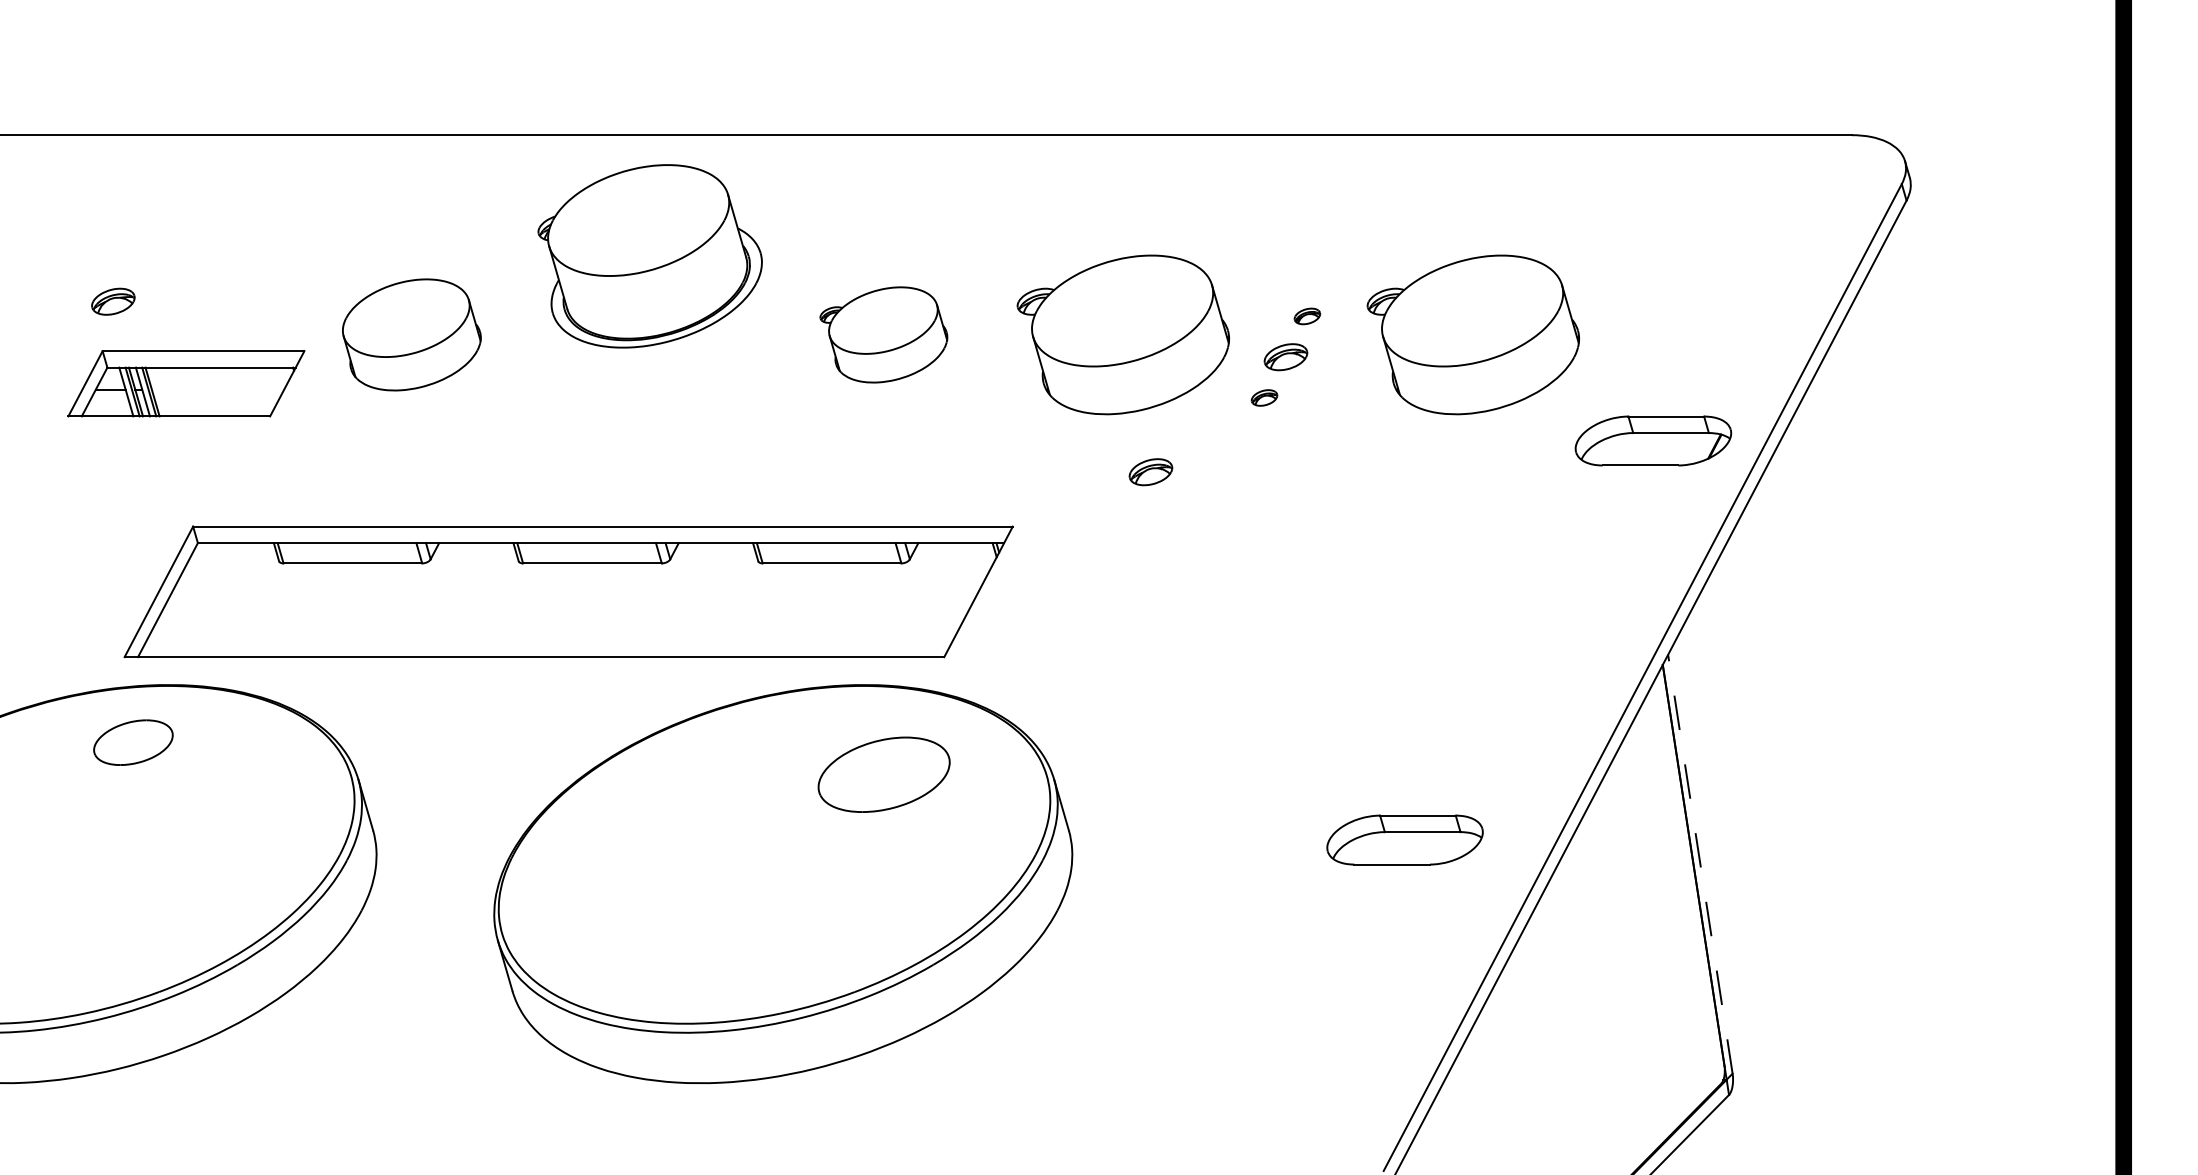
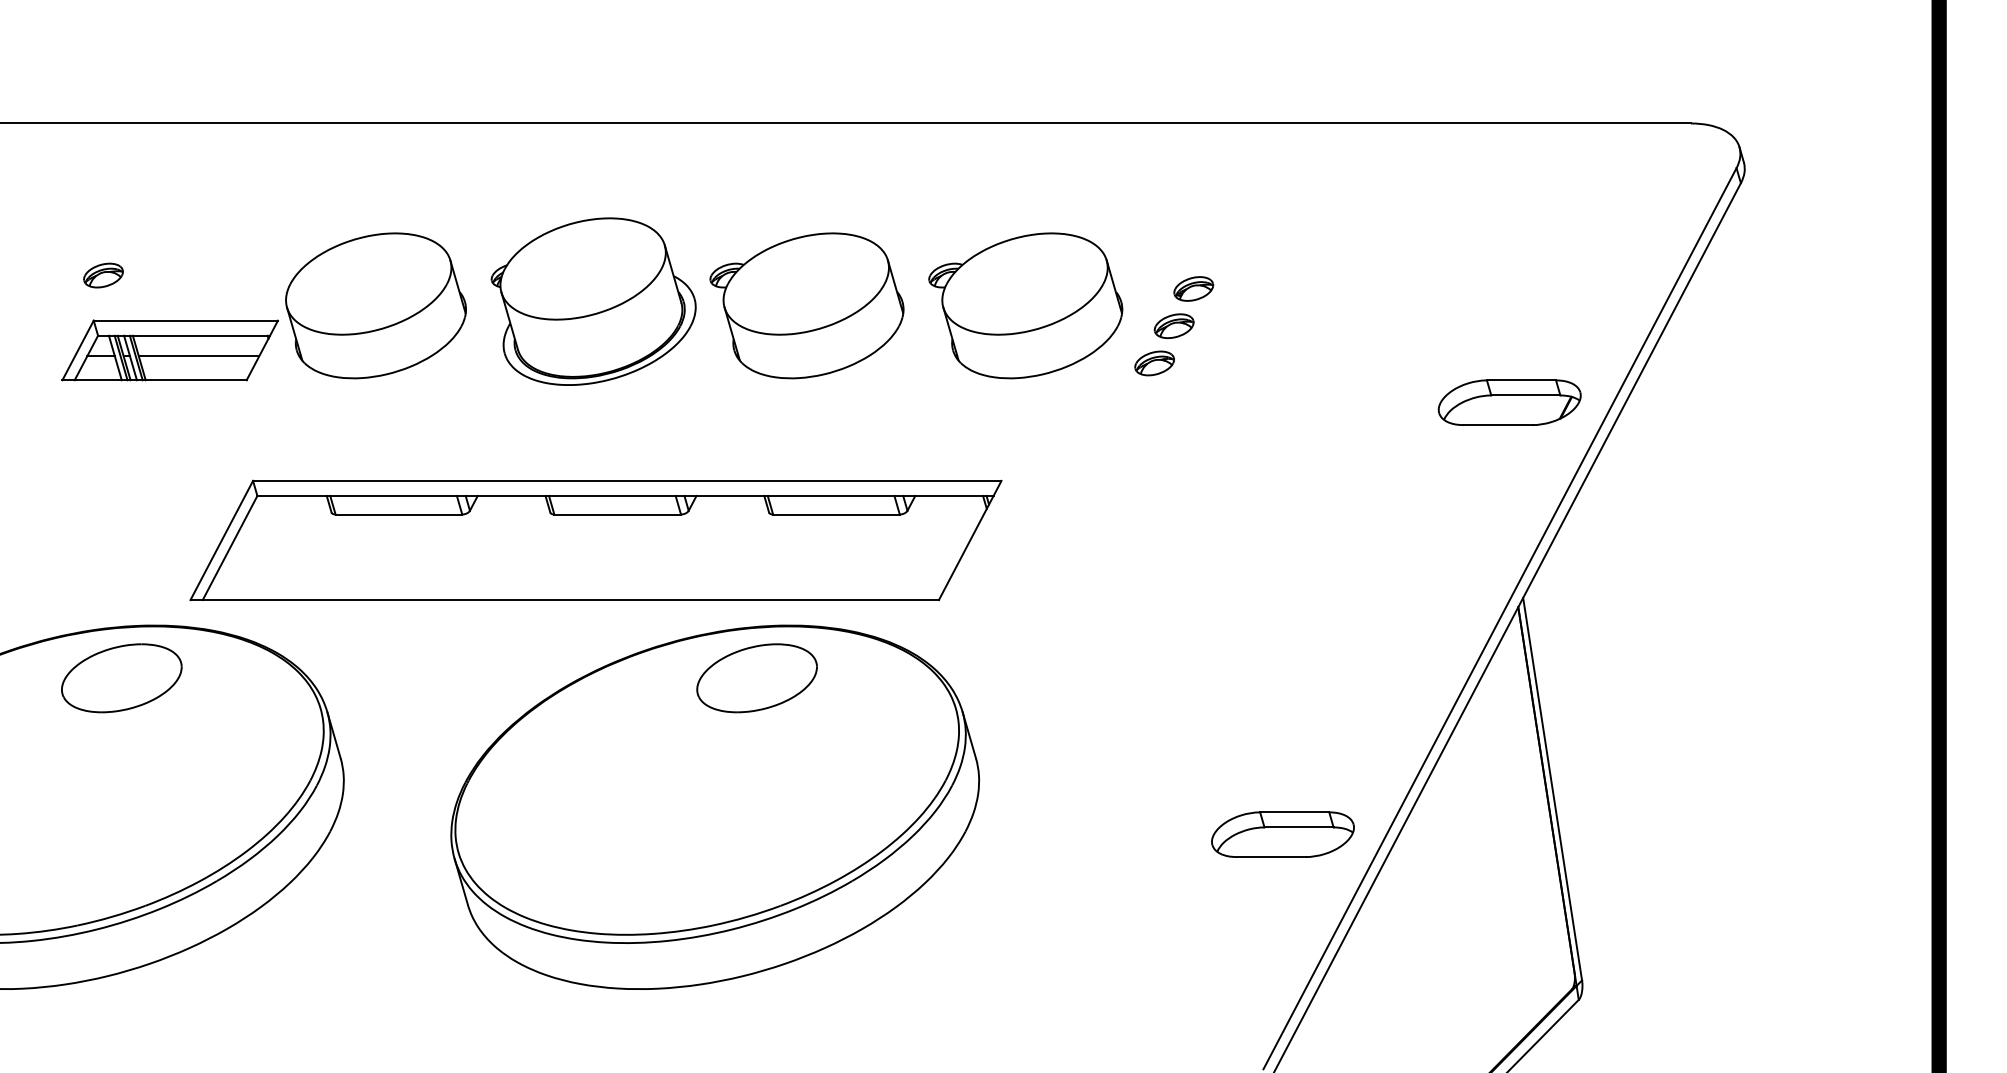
part: (649, 256) -> (593, 301), moved
part: (1307, 316) -> (1193, 289), size x1.67
part: (411, 334) -> (375, 305), size x1.43
part: (883, 334) -> (806, 305), size x1.67
part: (1472, 334) -> (1344, 305), removed
line: (217, 390) -> (198, 356), added
part: (1264, 397) -> (1154, 363), size x1.67
part: (1150, 472) -> (1050, 431), removed
part: (568, 591) -> (595, 540), moved
part: (133, 742) -> (121, 678), size x1.67
part: (883, 774) -> (756, 678), moved
part: (1404, 839) -> (1282, 834), moved
line: (1700, 864) -> (1552, 789), dashed -> solid

